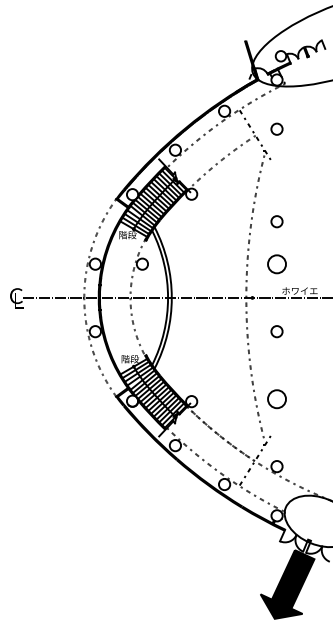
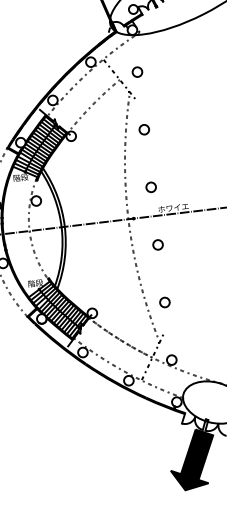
circle: (276, 221) -> (143, 129), moved
circle: (276, 263) -> (150, 186), size x0.62
circle: (276, 398) -> (164, 302), size x0.62

